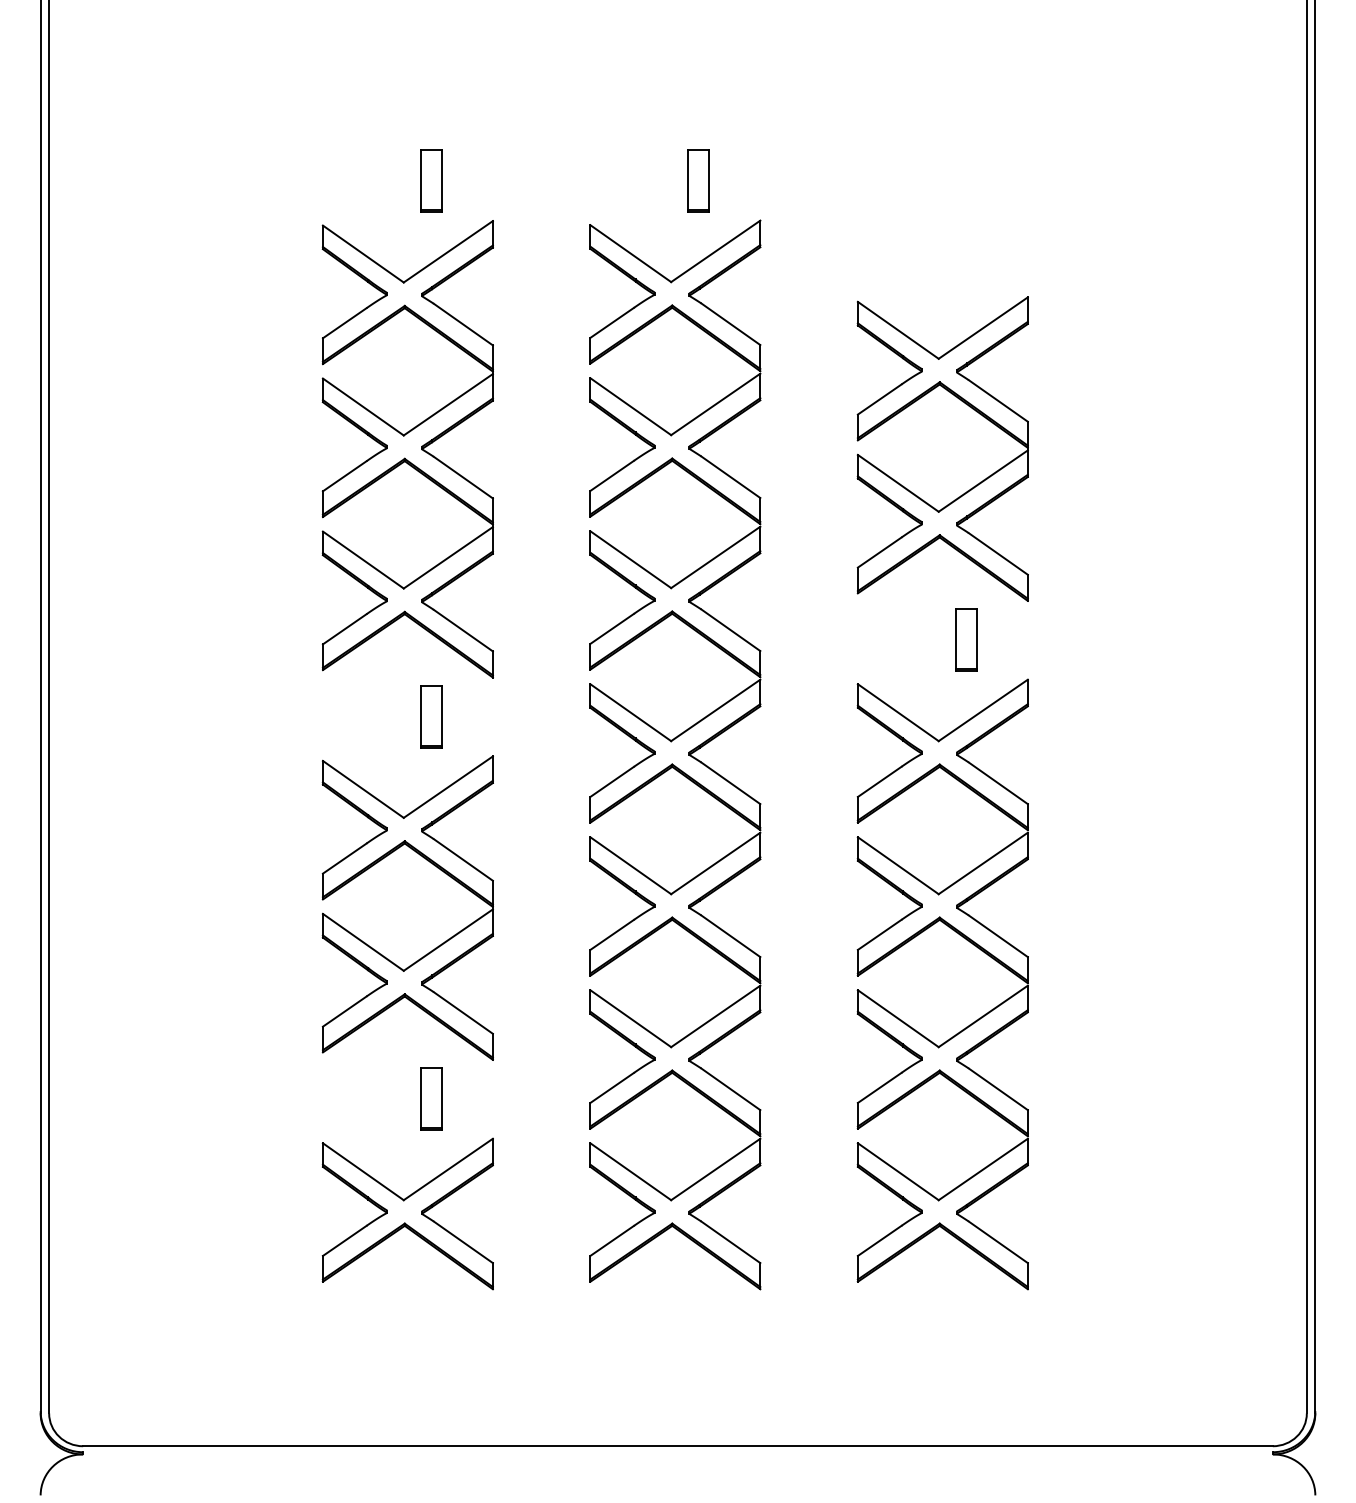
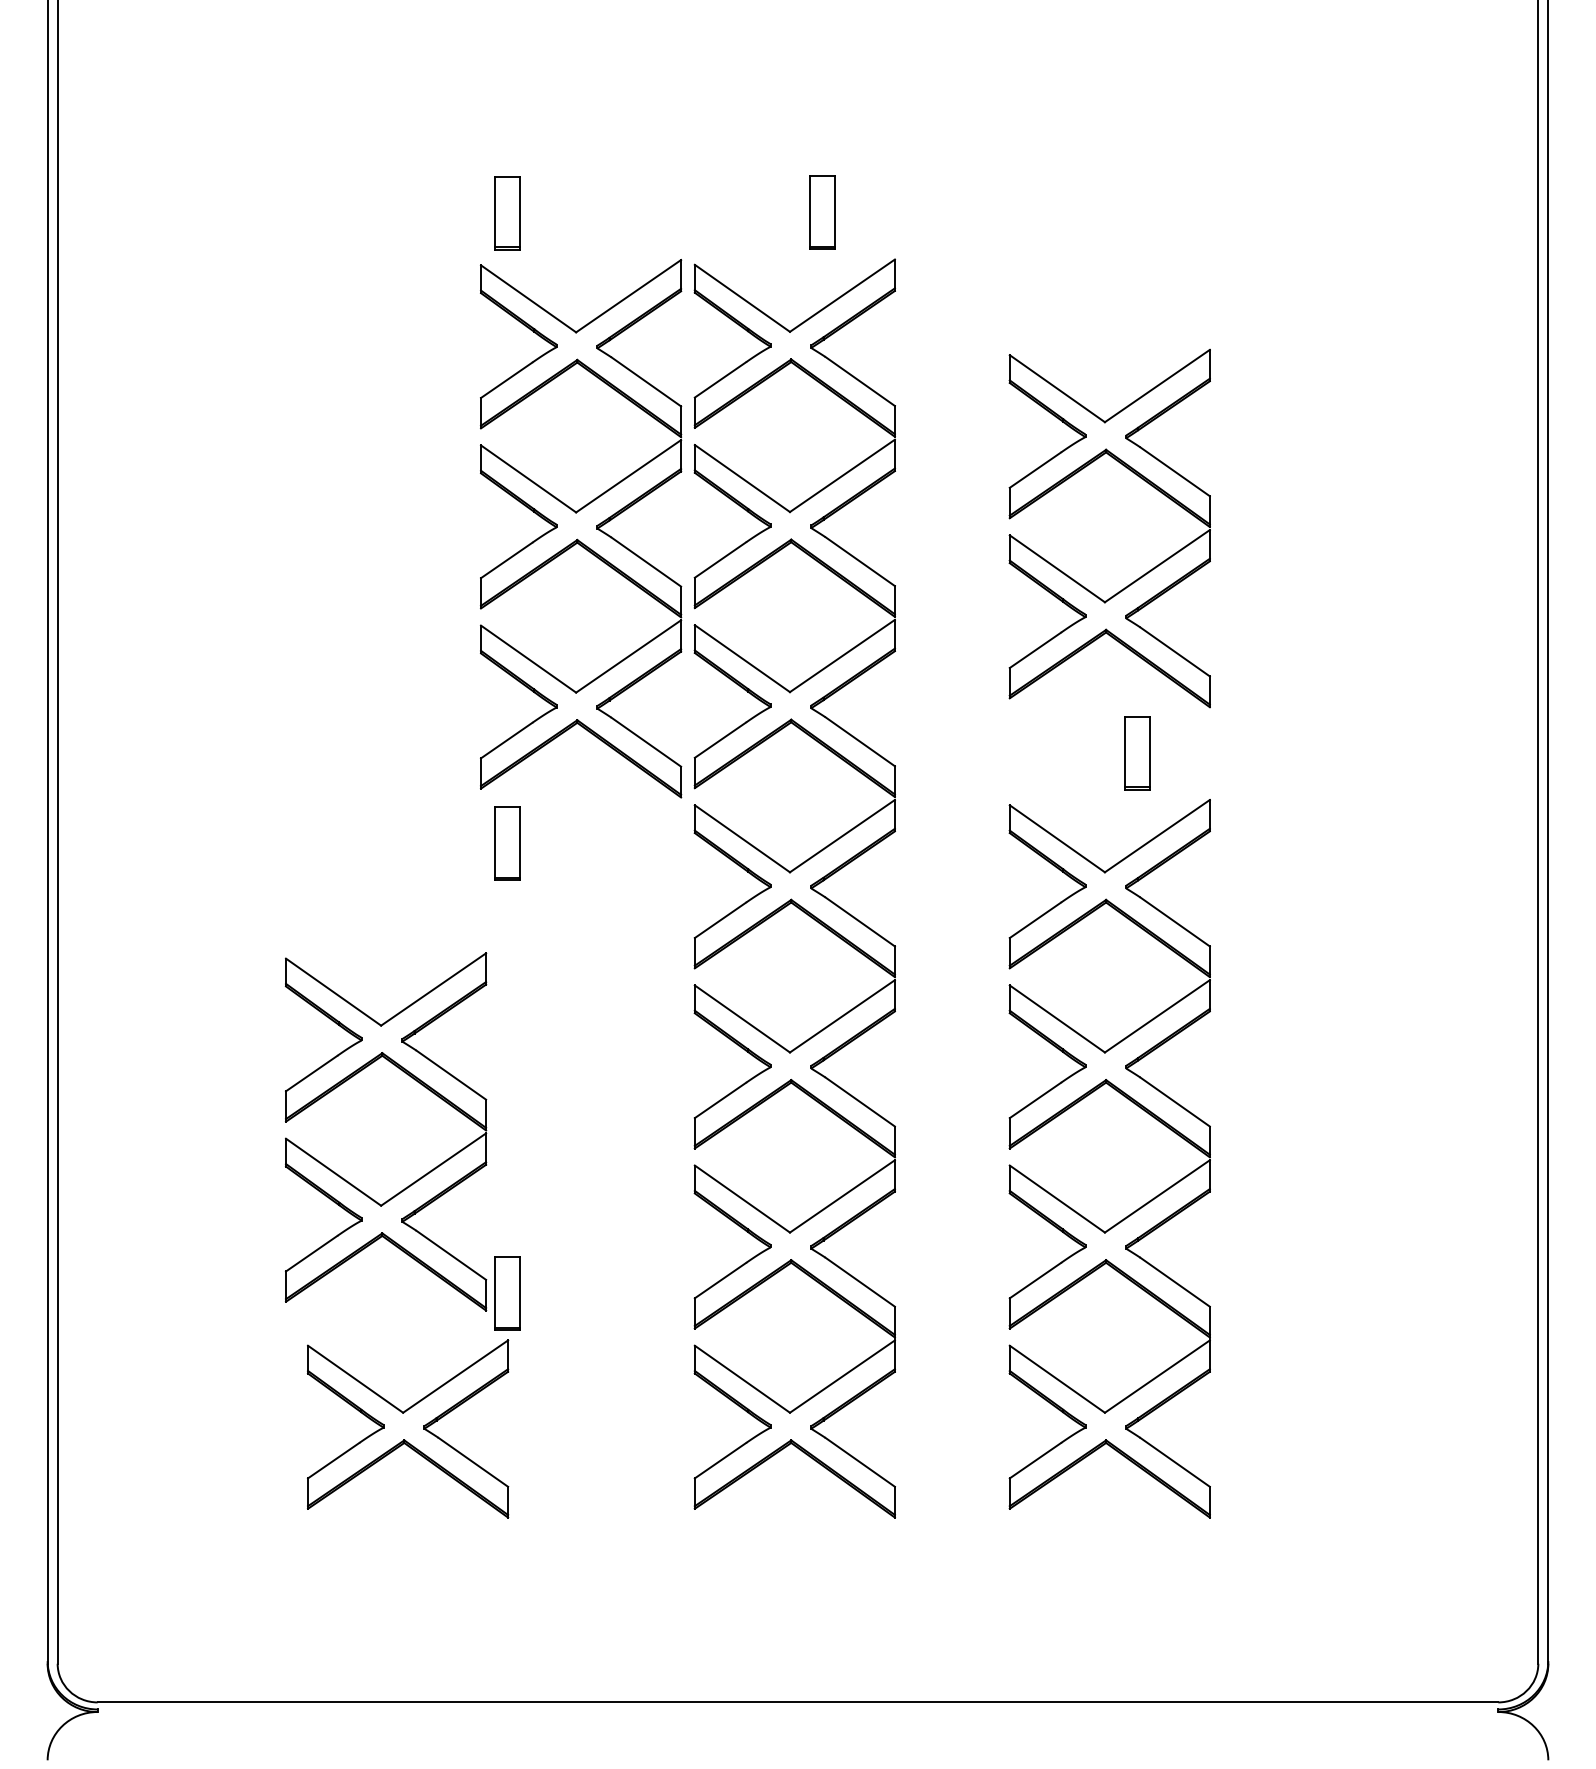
part: (408, 449) -> (581, 528), moved
part: (435, 947) -> (418, 1178), moved
part: (408, 1213) -> (408, 1428), moved

